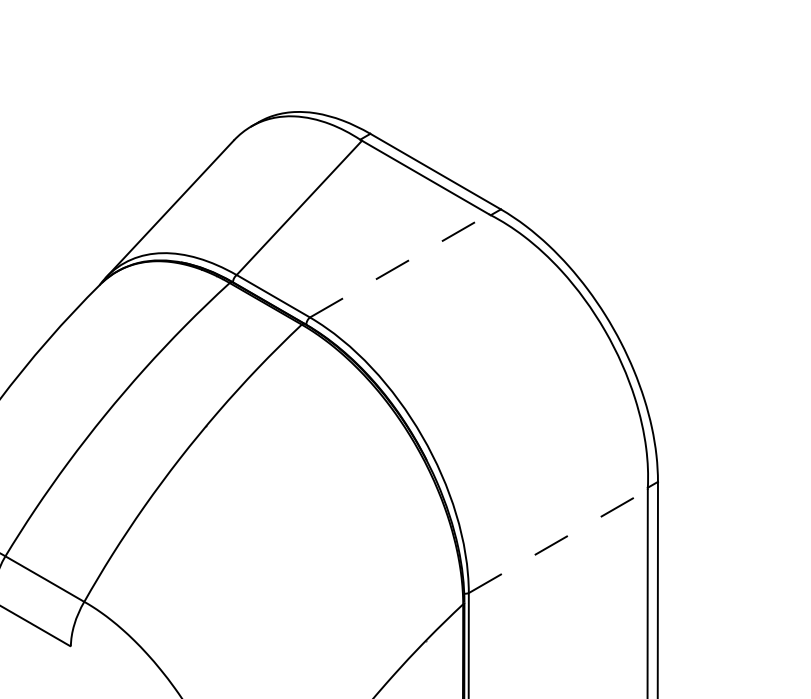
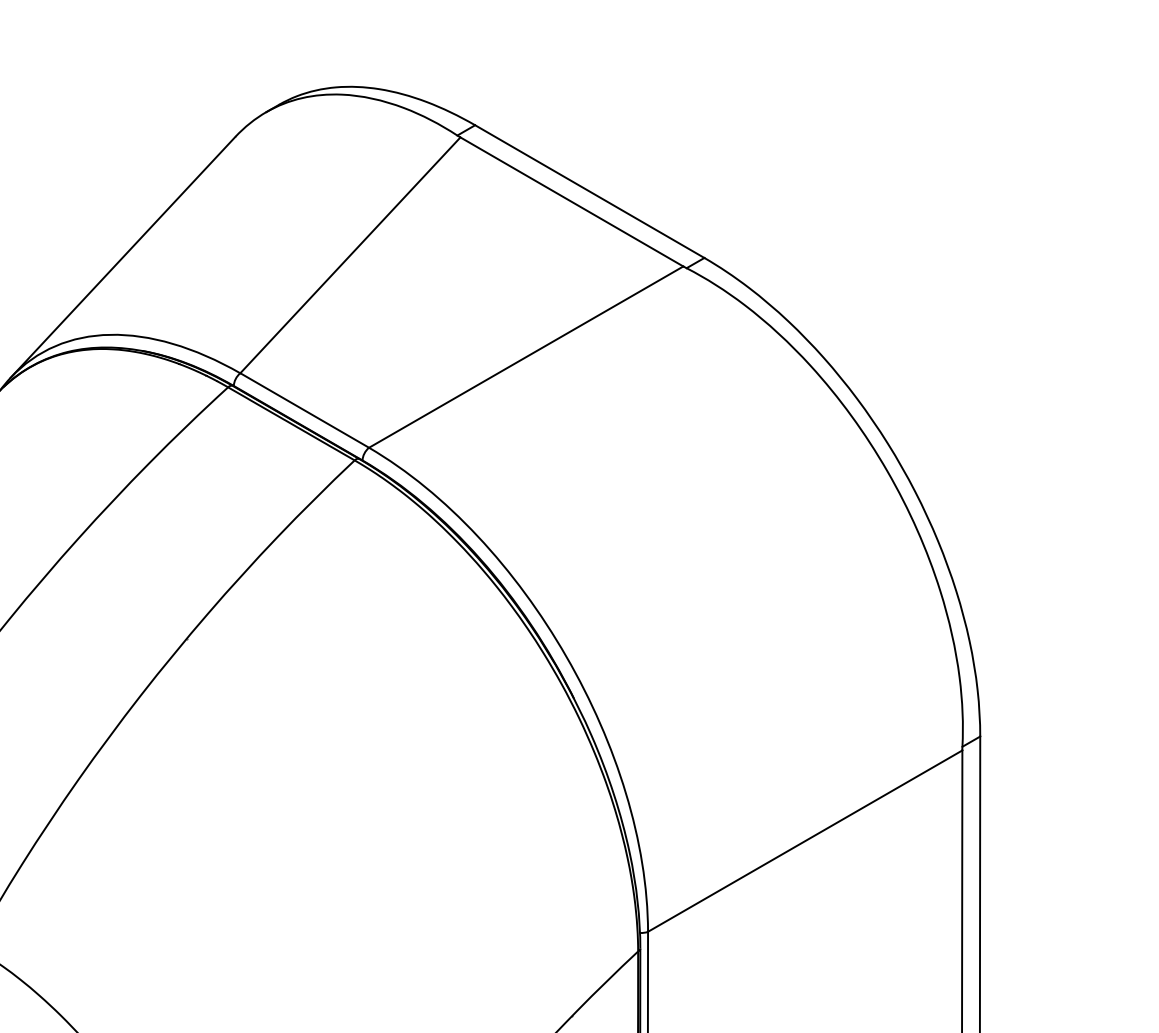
line: (399, 265) -> (526, 356), dashed -> solid
line: (558, 541) -> (805, 841), dashed -> solid

